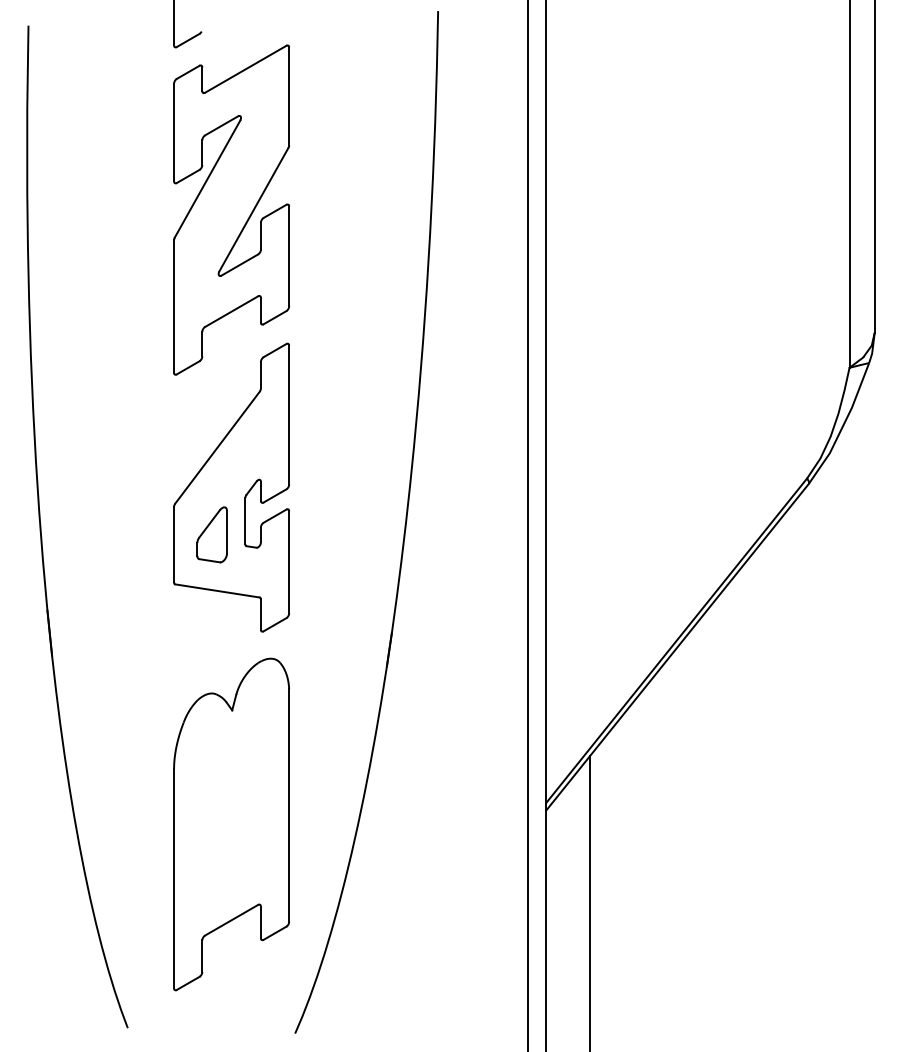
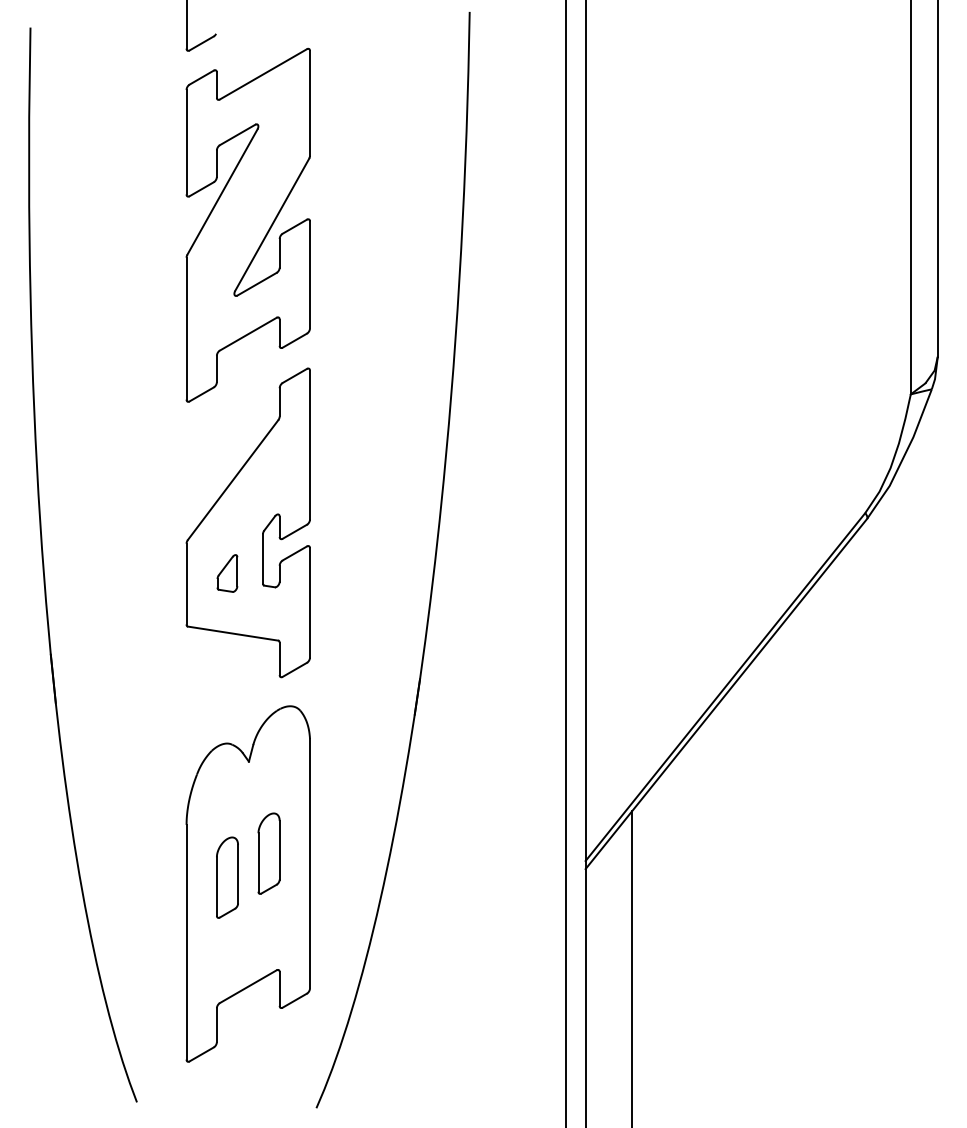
part: (212, 534) -> (227, 573), size x0.62
part: (250, 796) -> (268, 853), added
part: (212, 818) -> (227, 877), added

